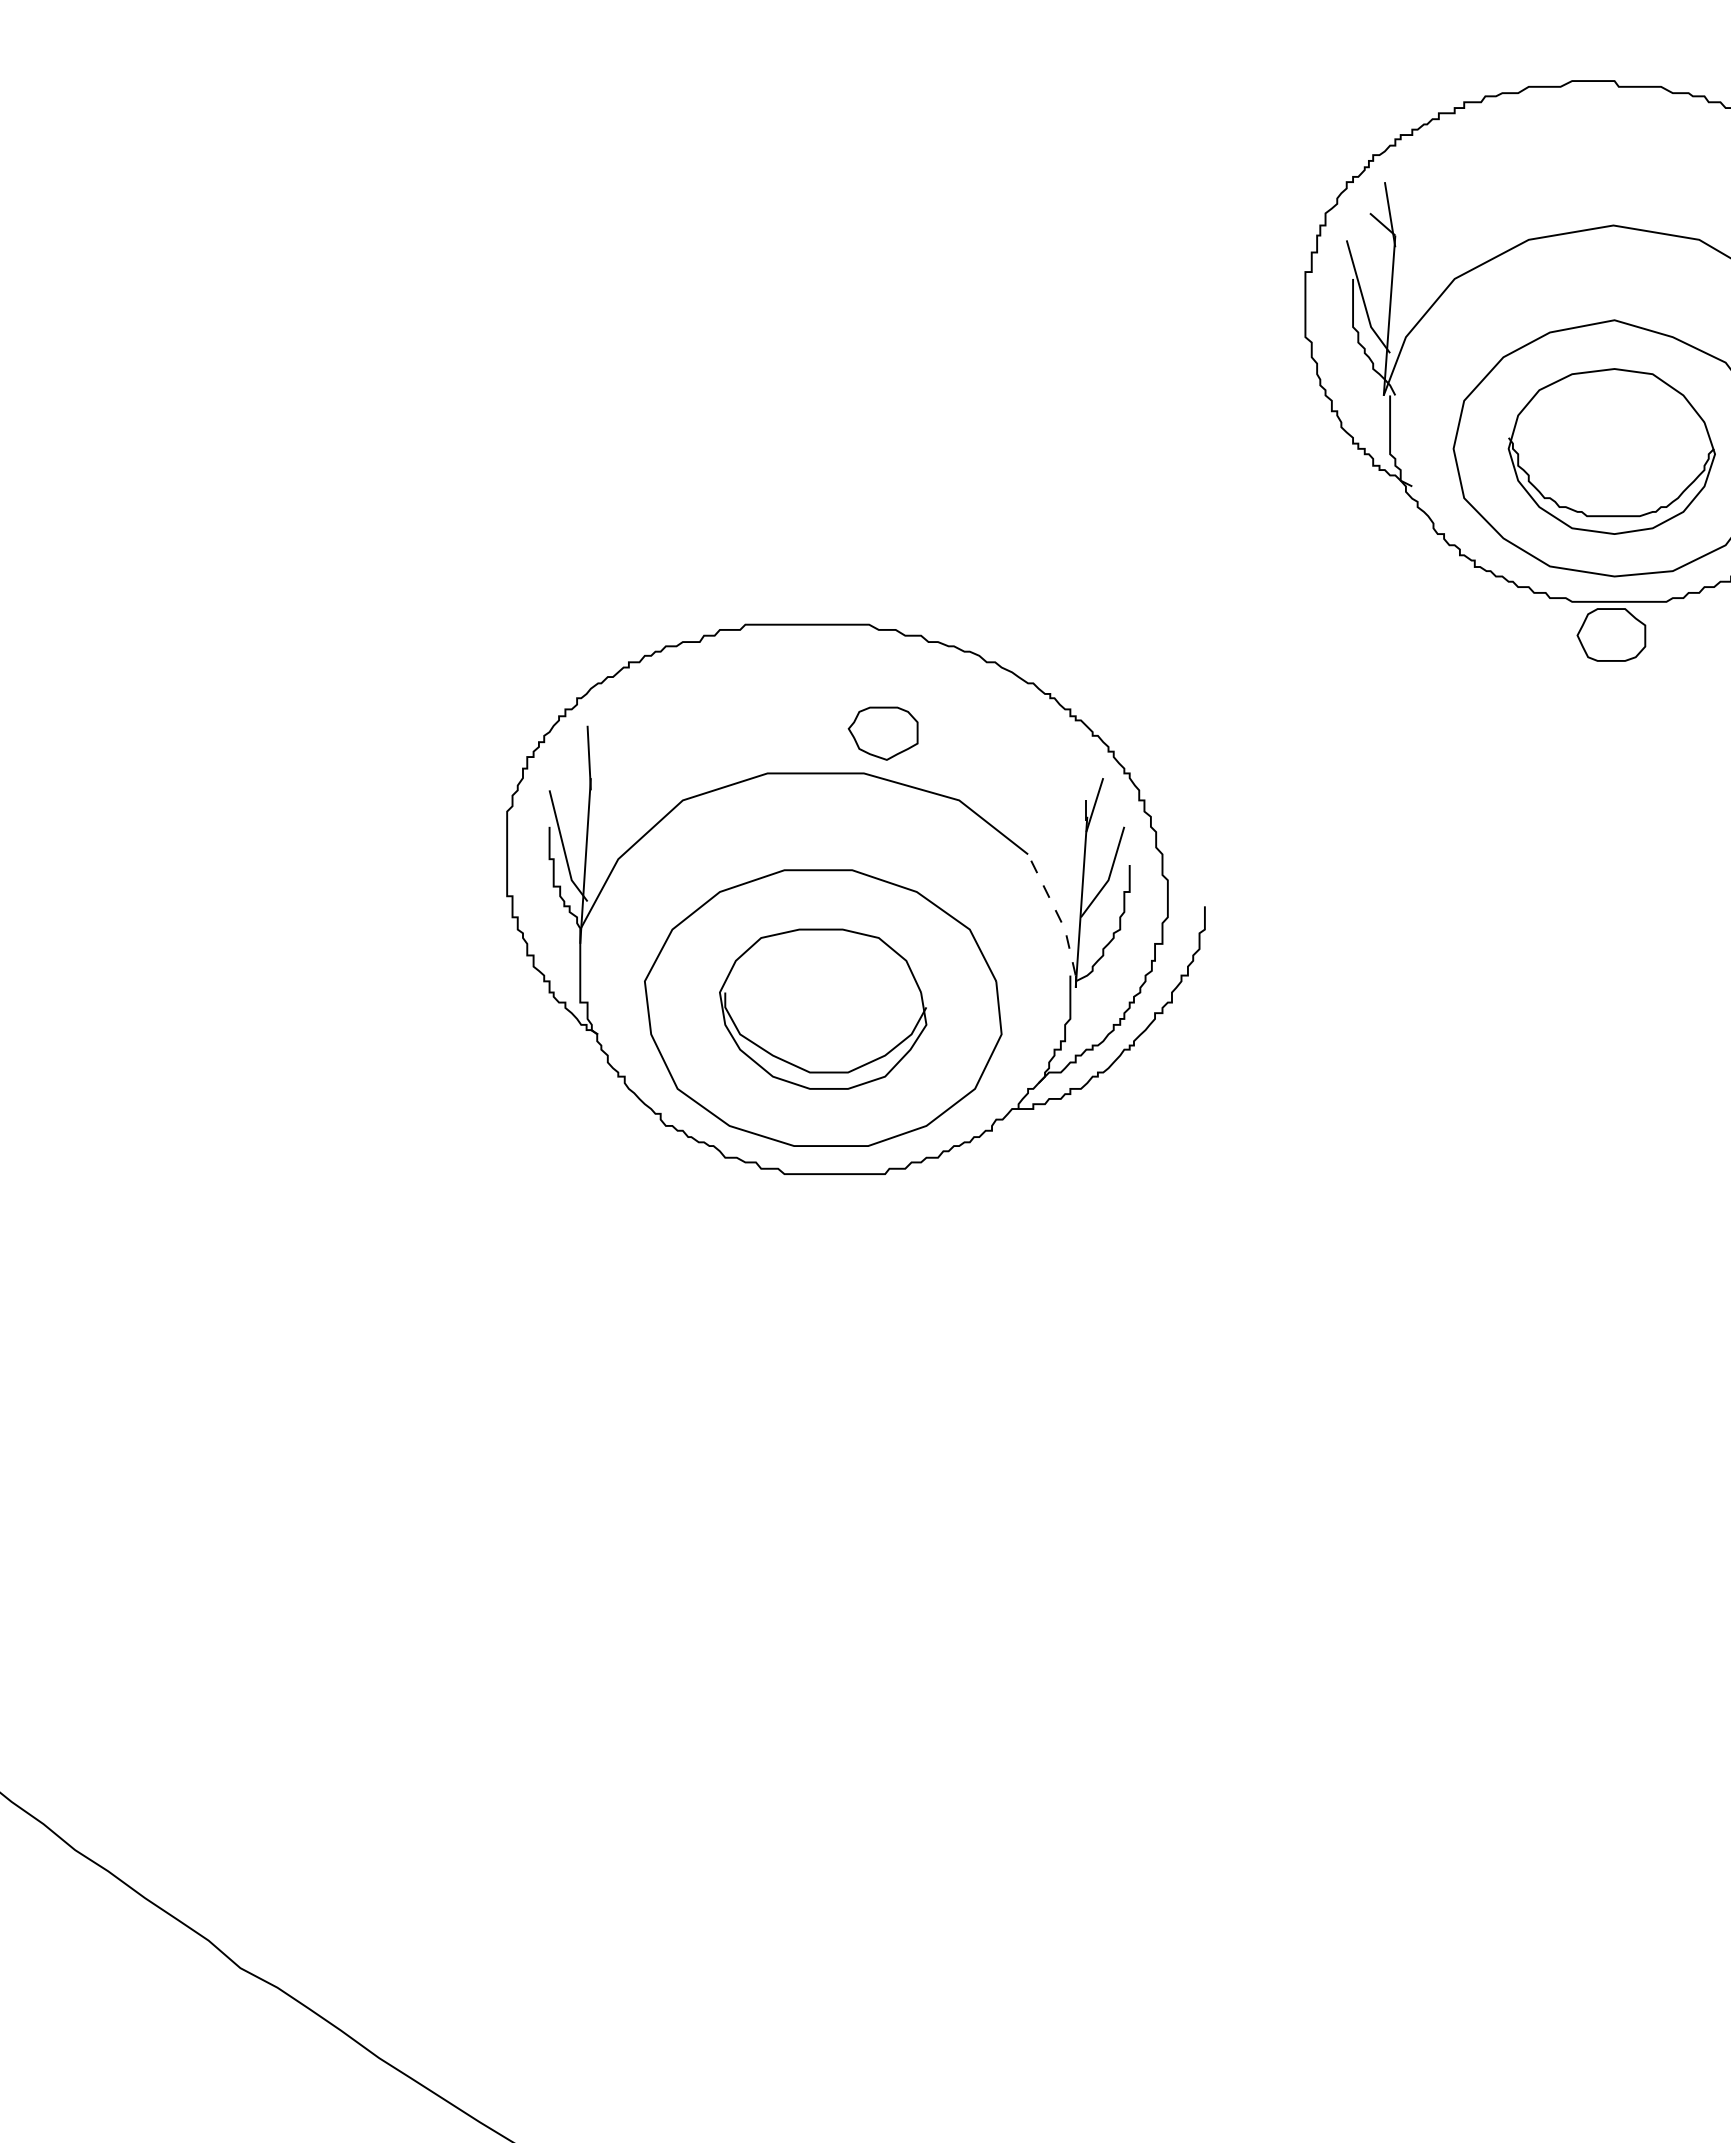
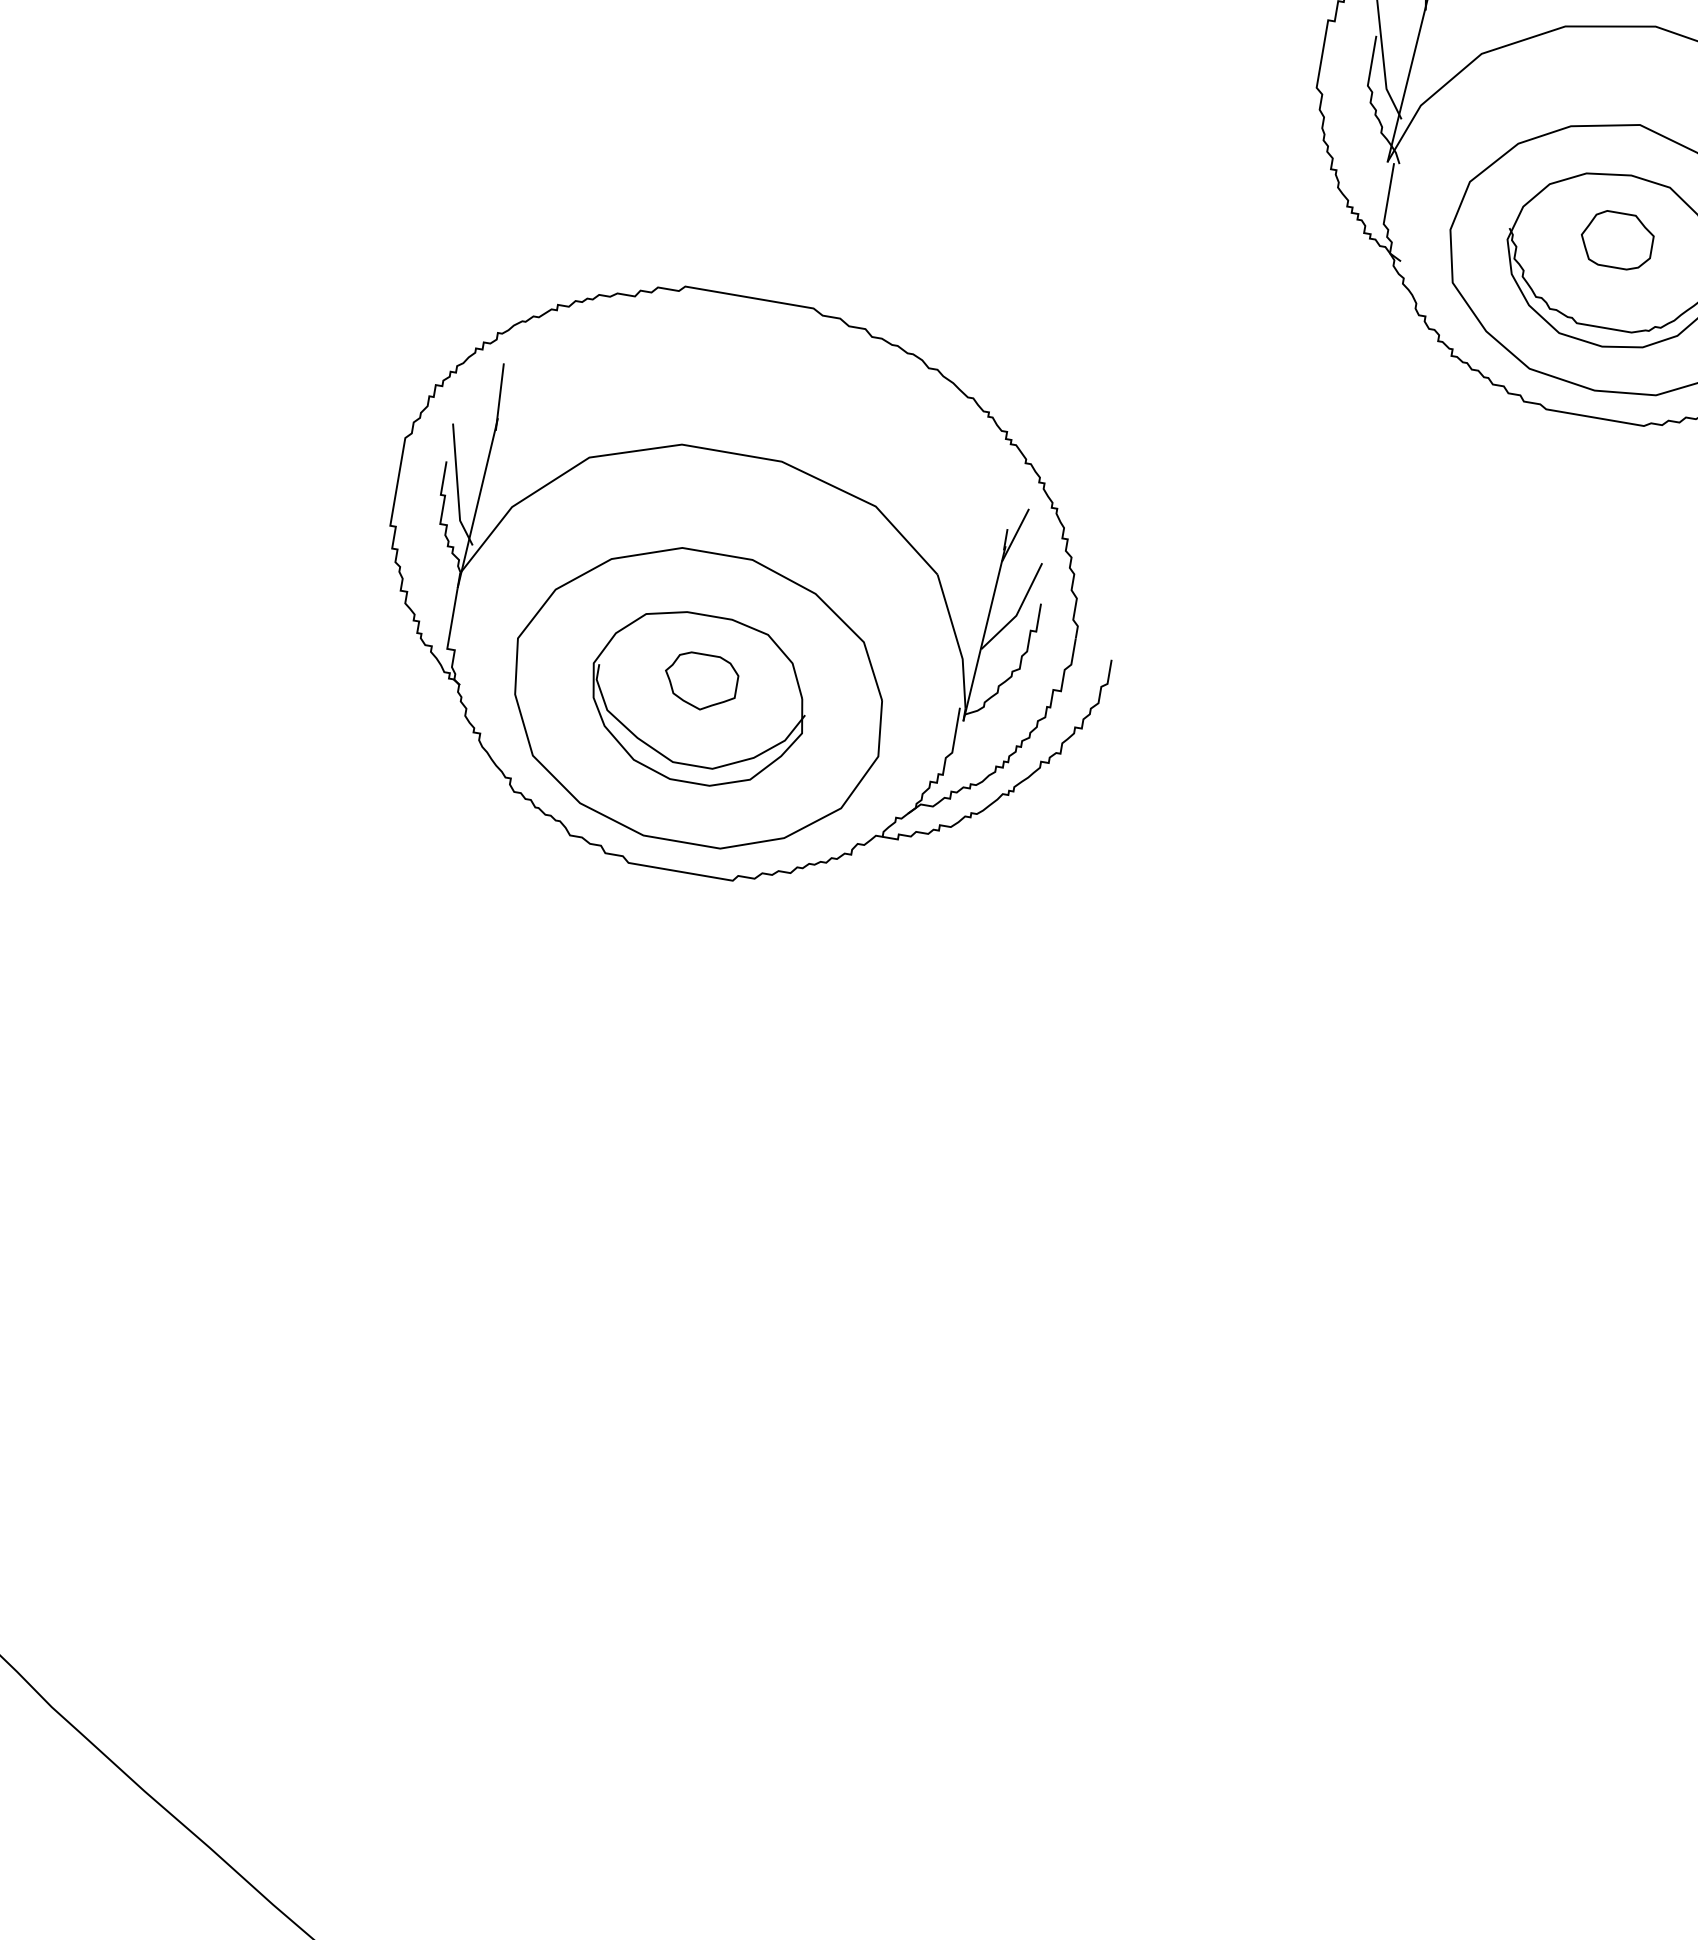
part: (1611, 634) -> (1617, 239), moved
part: (882, 733) -> (700, 681), moved
line: (1057, 913) -> (957, 641), dashed -> solid

